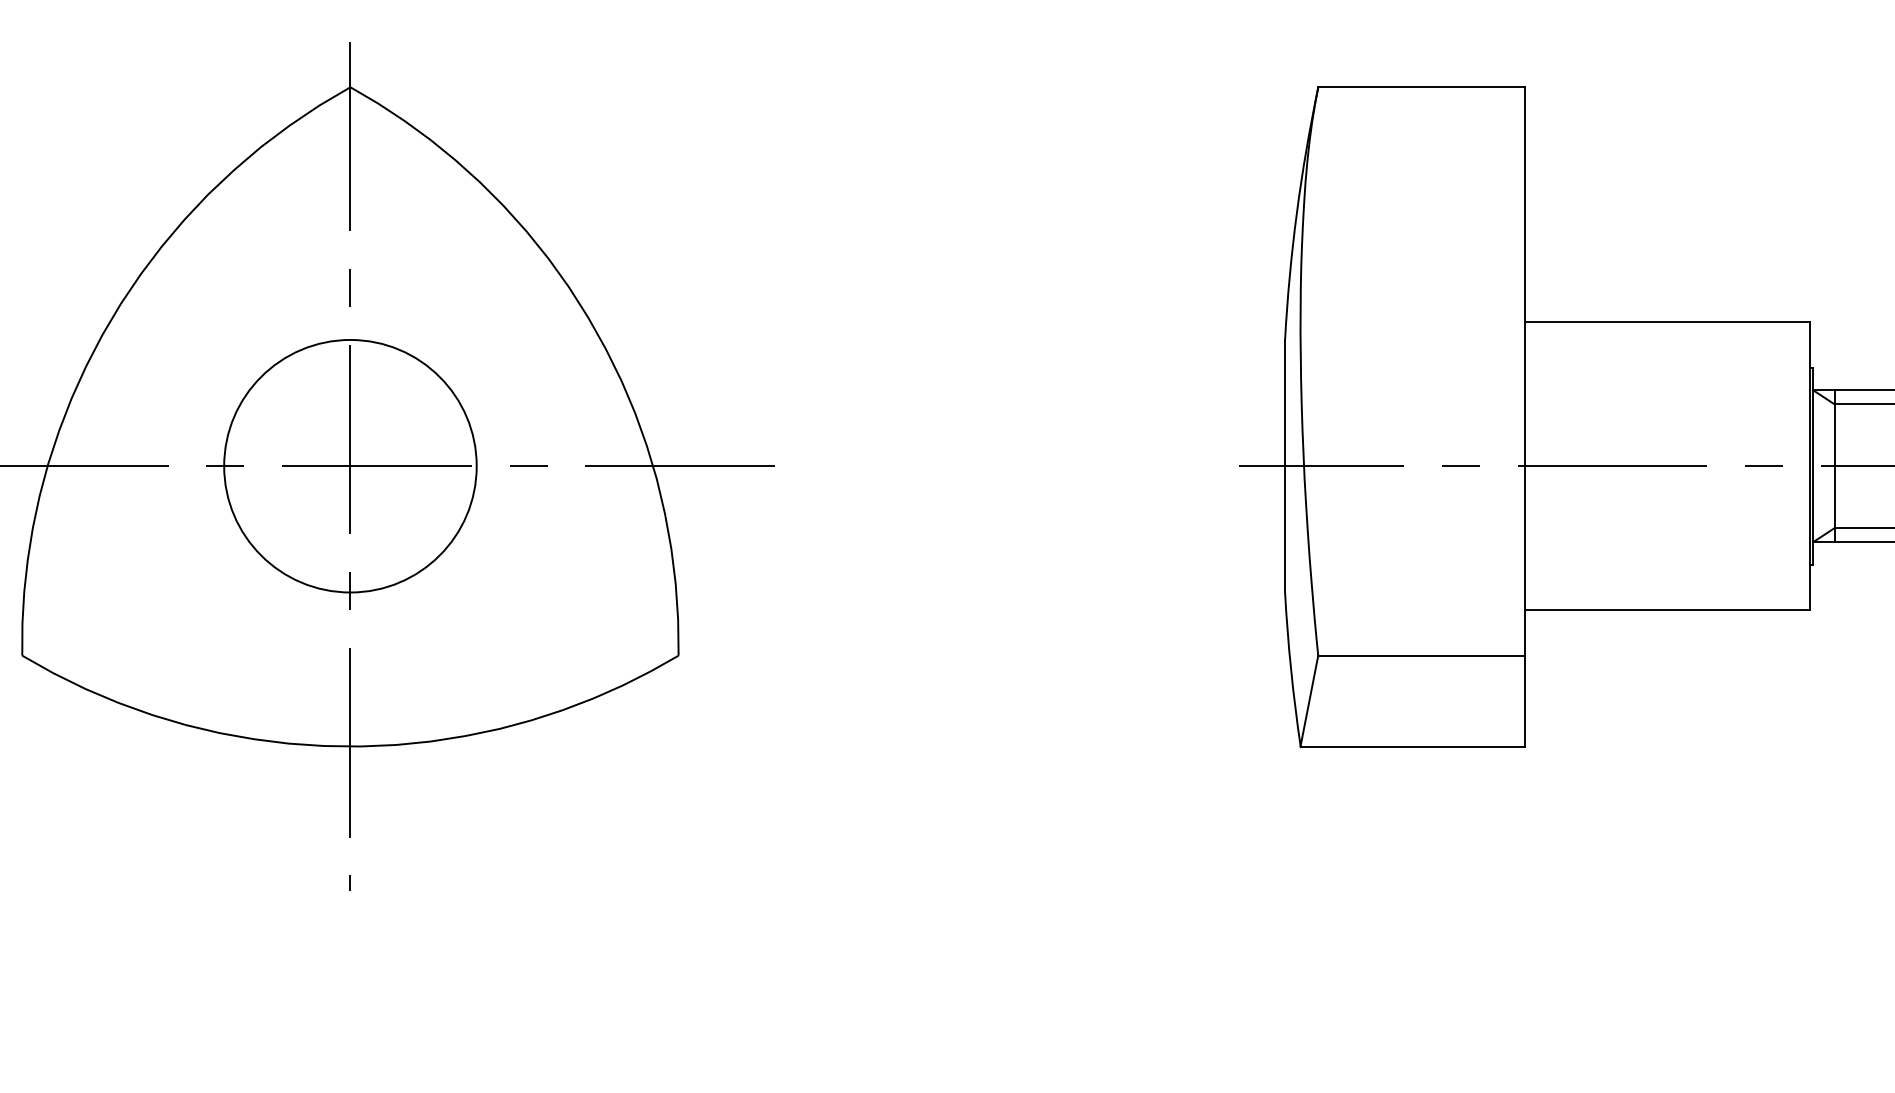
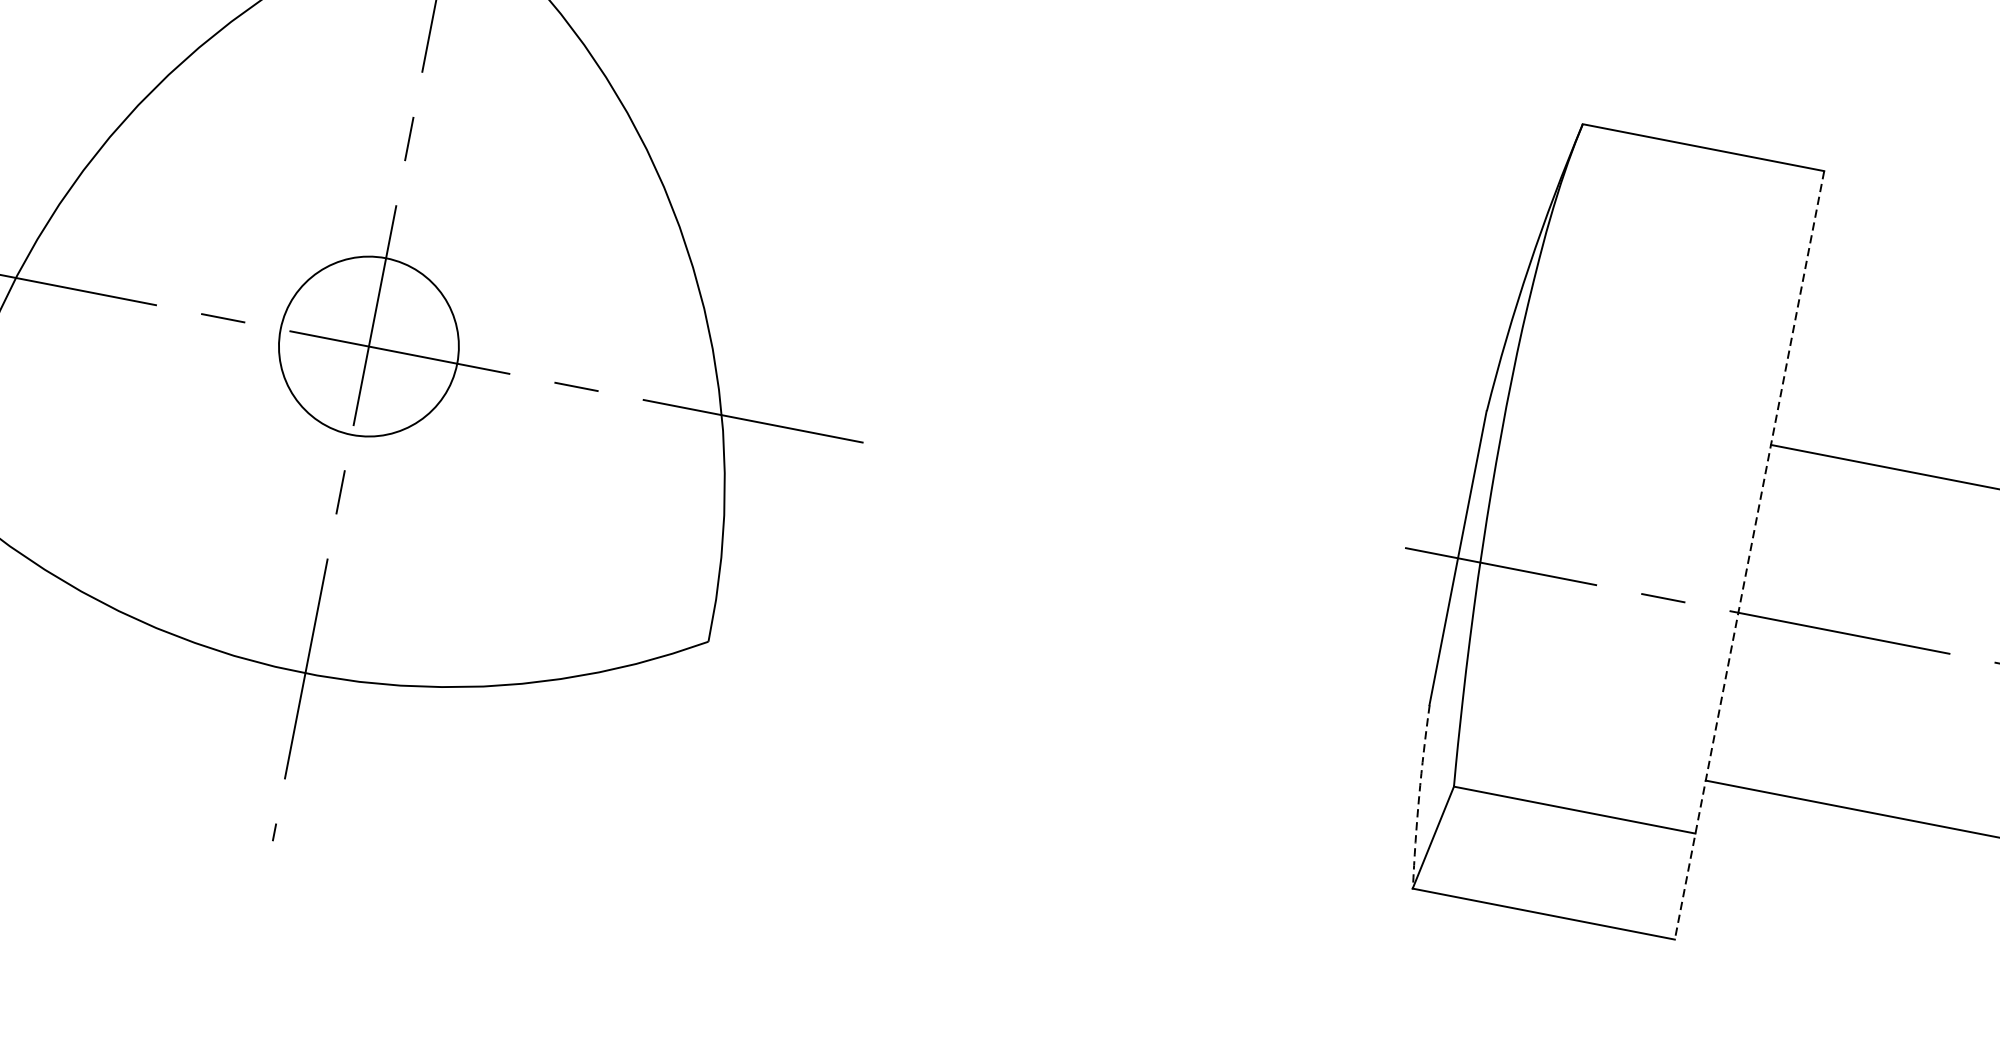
line: (1525, 416) -> (1749, 554), solid -> dashed
circle: (350, 465) -> (369, 345), size x0.6
arc: (1291, 669) -> (1419, 796), solid -> dashed

